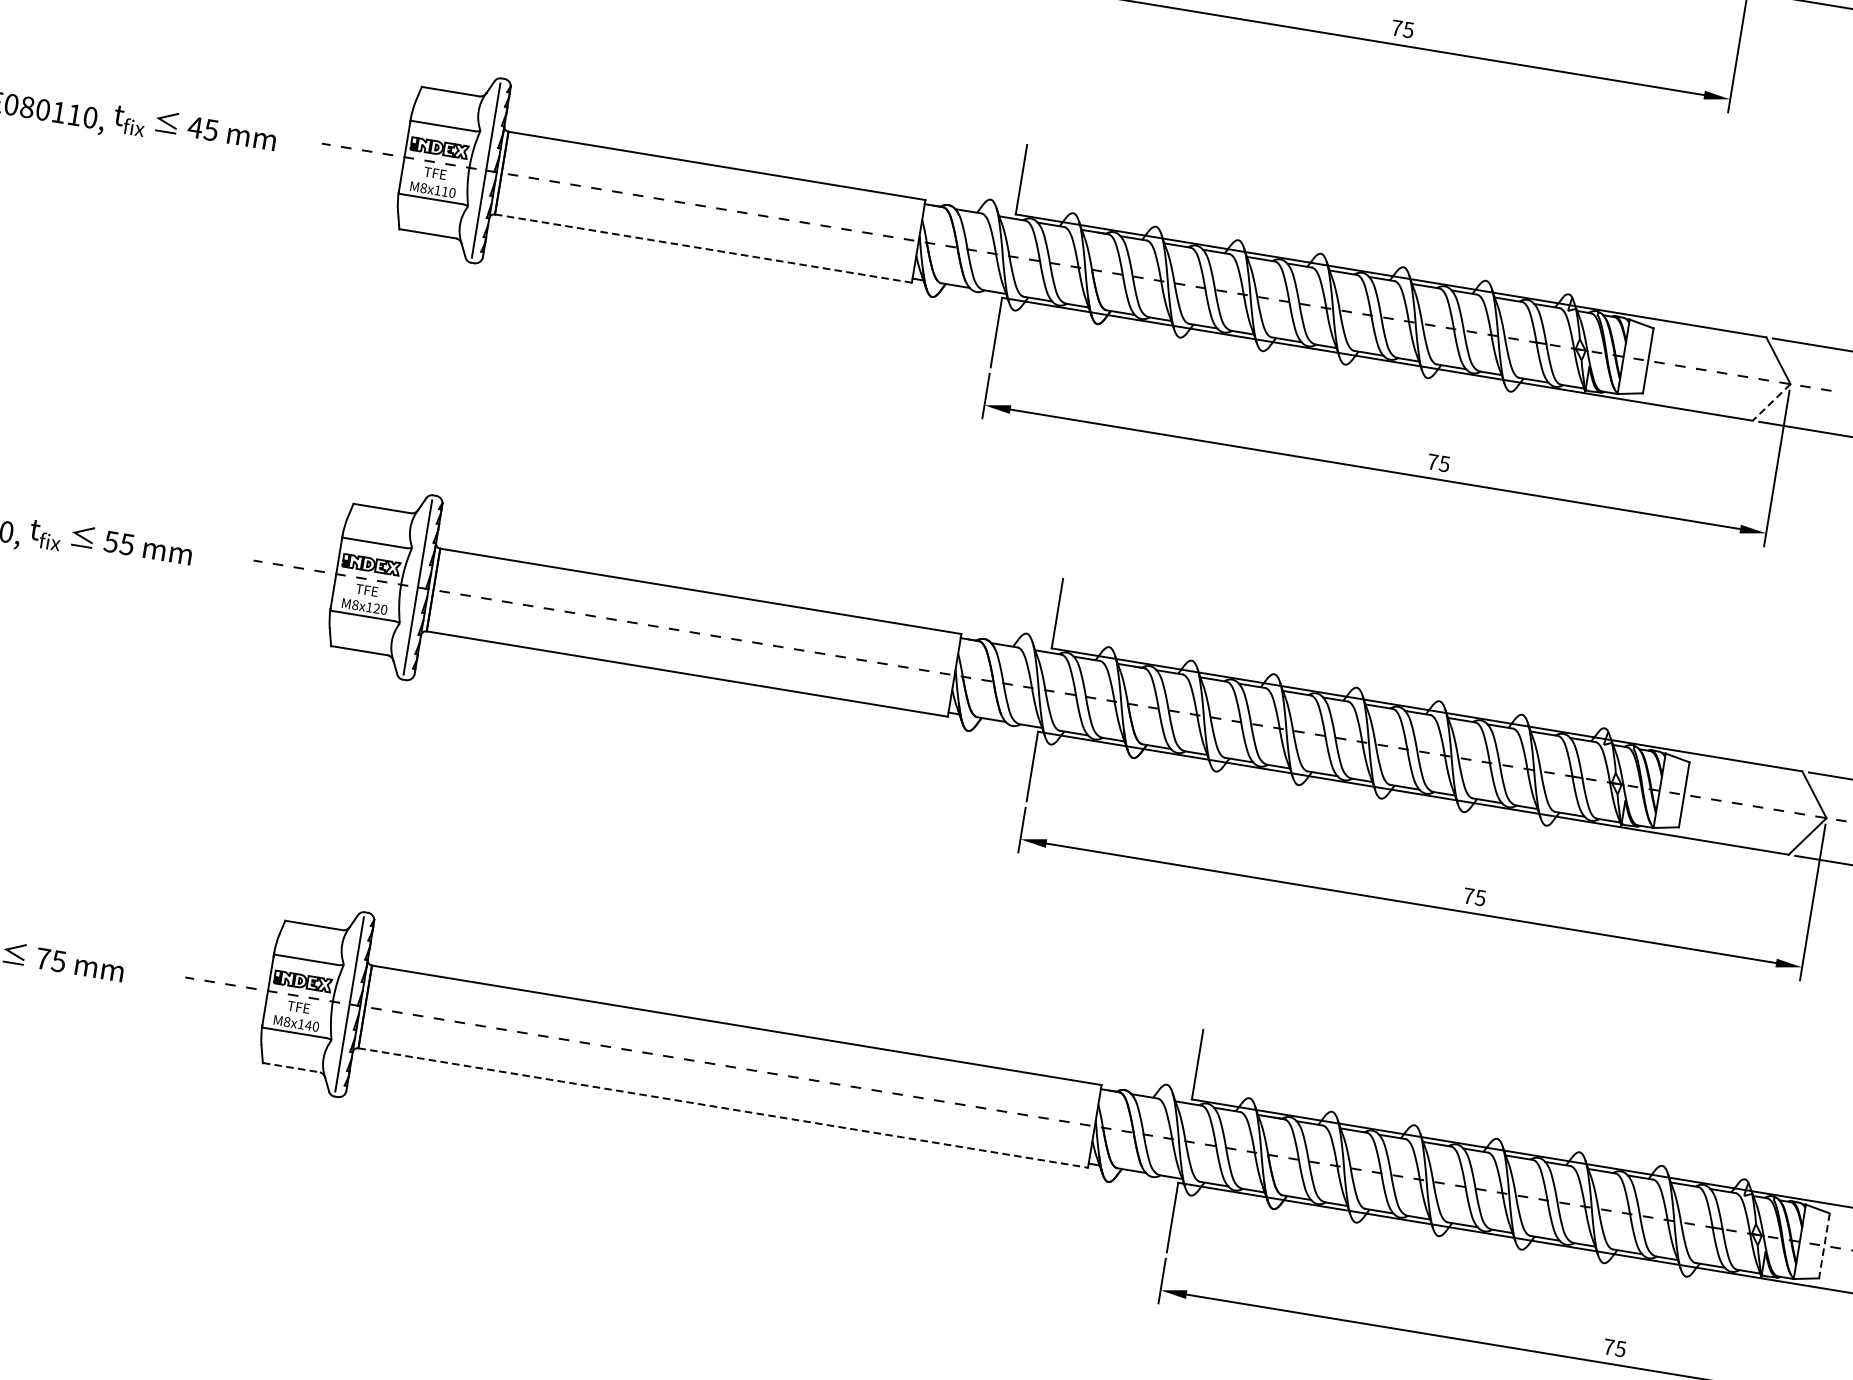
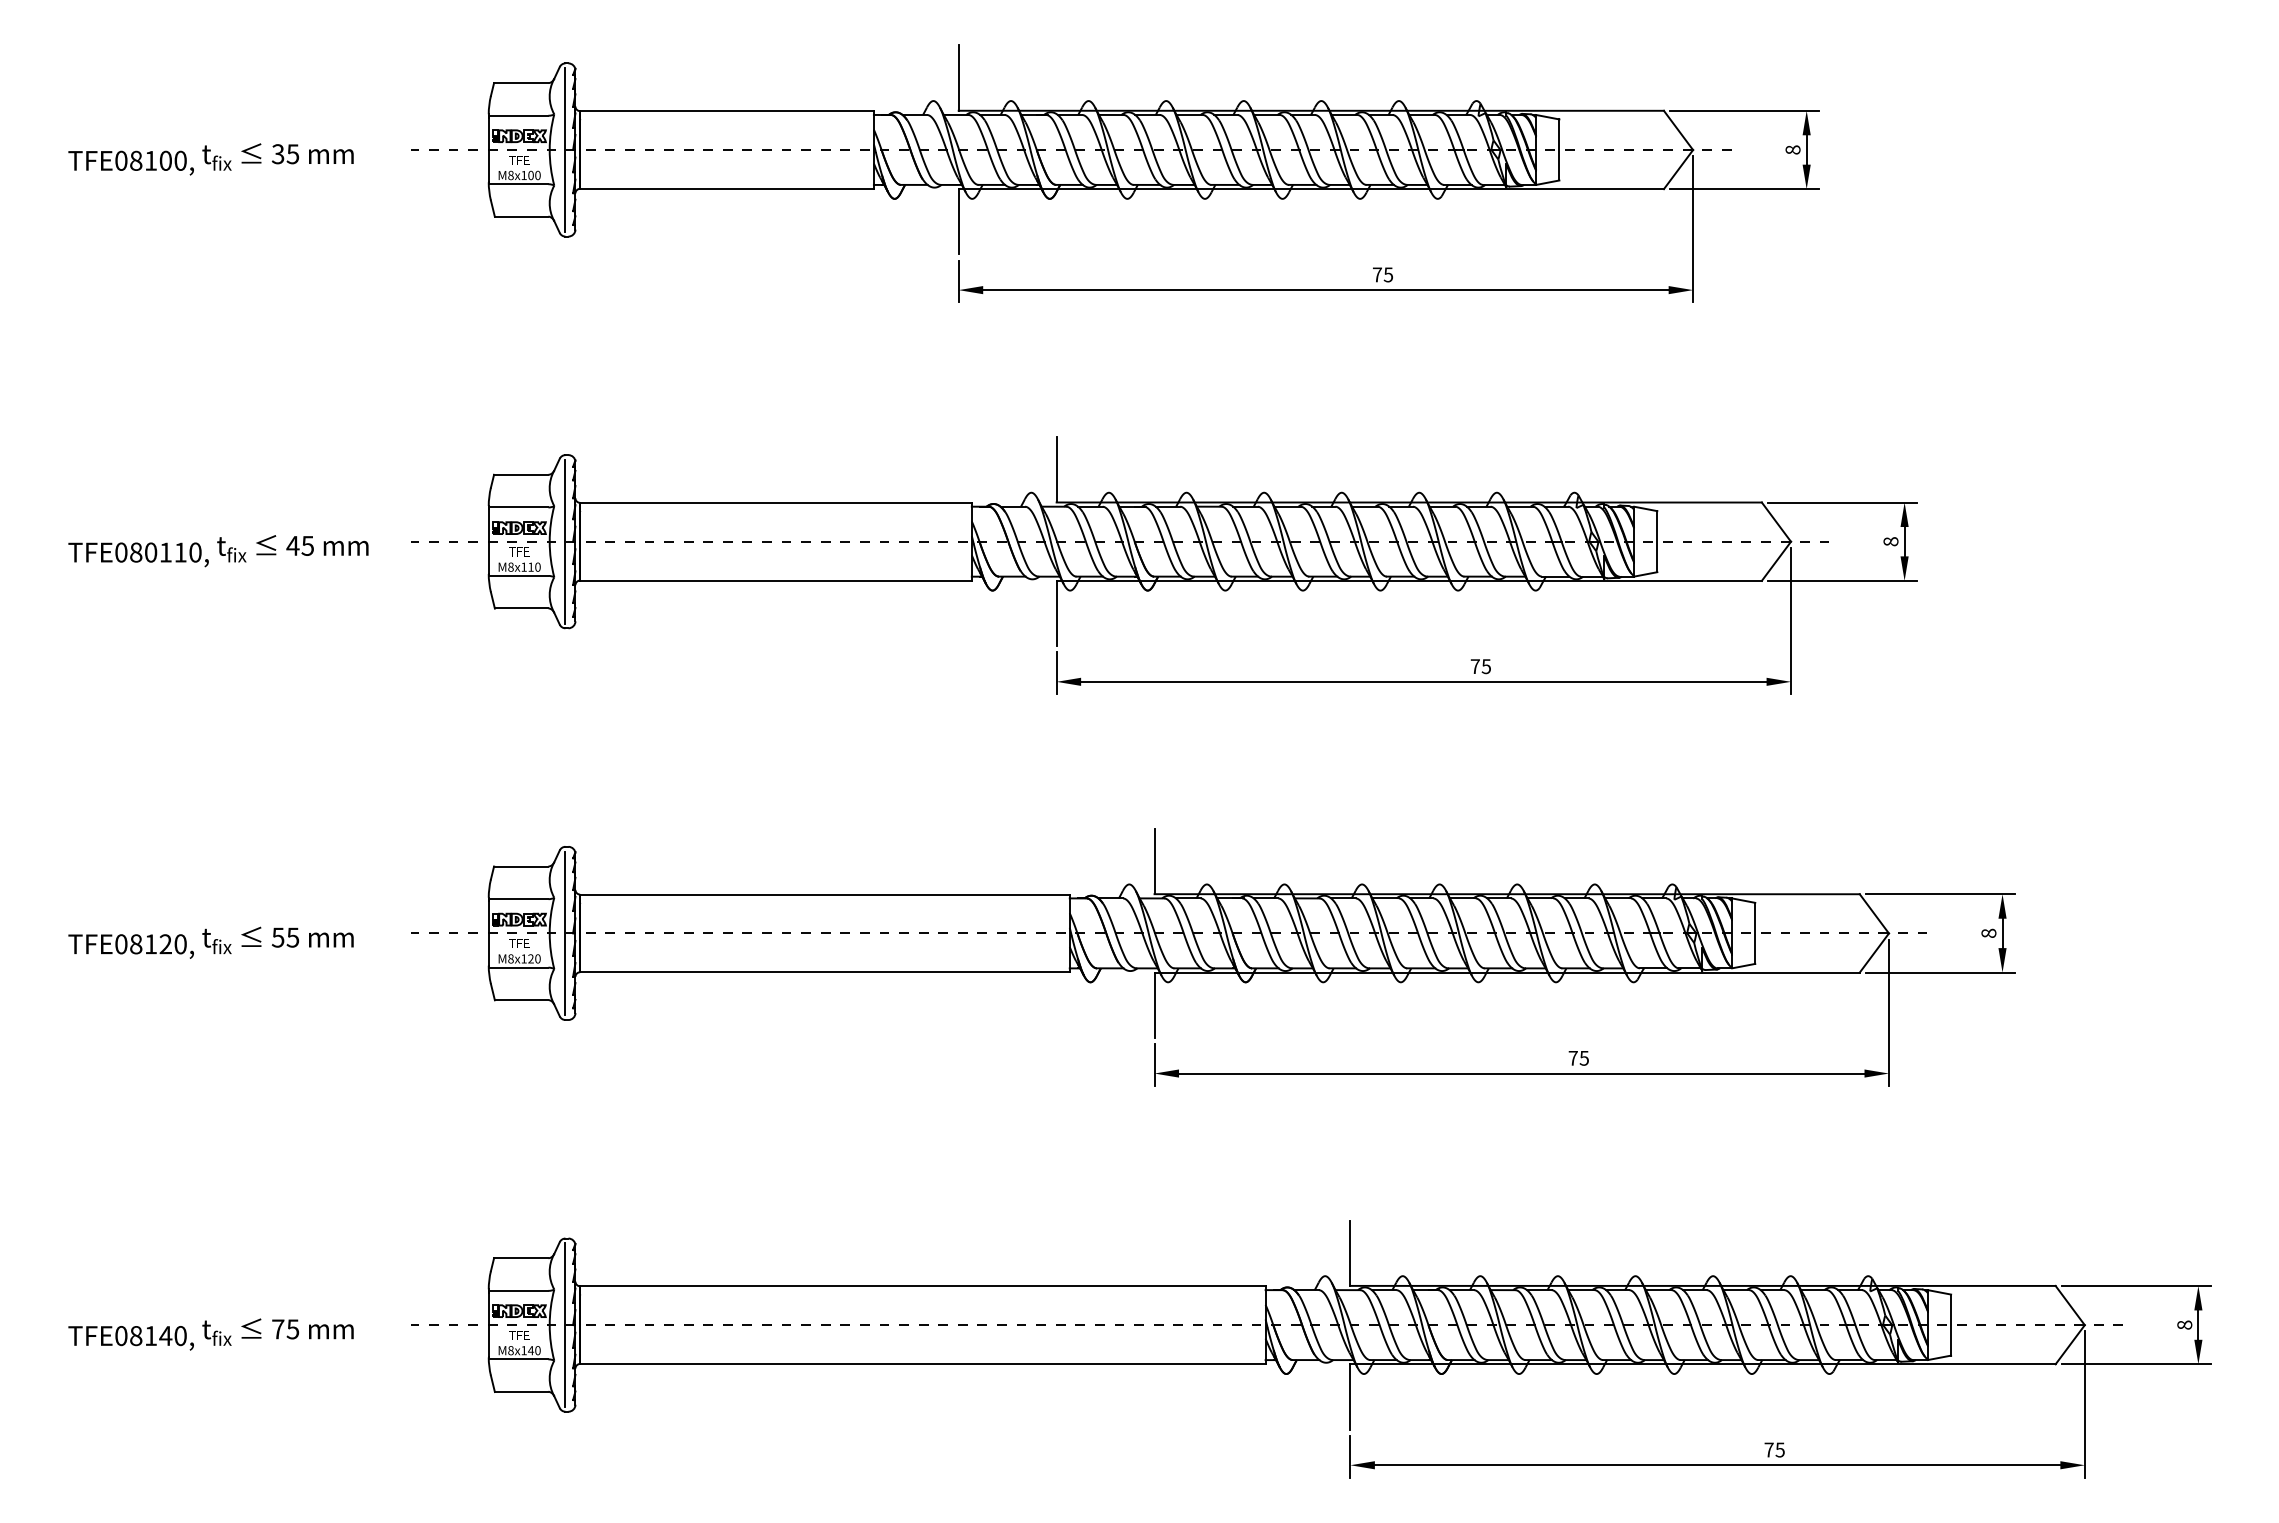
line: (702, 248) -> (775, 580), dashed -> solid
line: (1771, 402) -> (1776, 561), dashed -> solid
line: (291, 1067) -> (521, 1391), dashed -> solid
line: (722, 1107) -> (922, 1363), dashed -> solid
line: (1824, 1246) -> (1951, 1325), dashed -> solid

